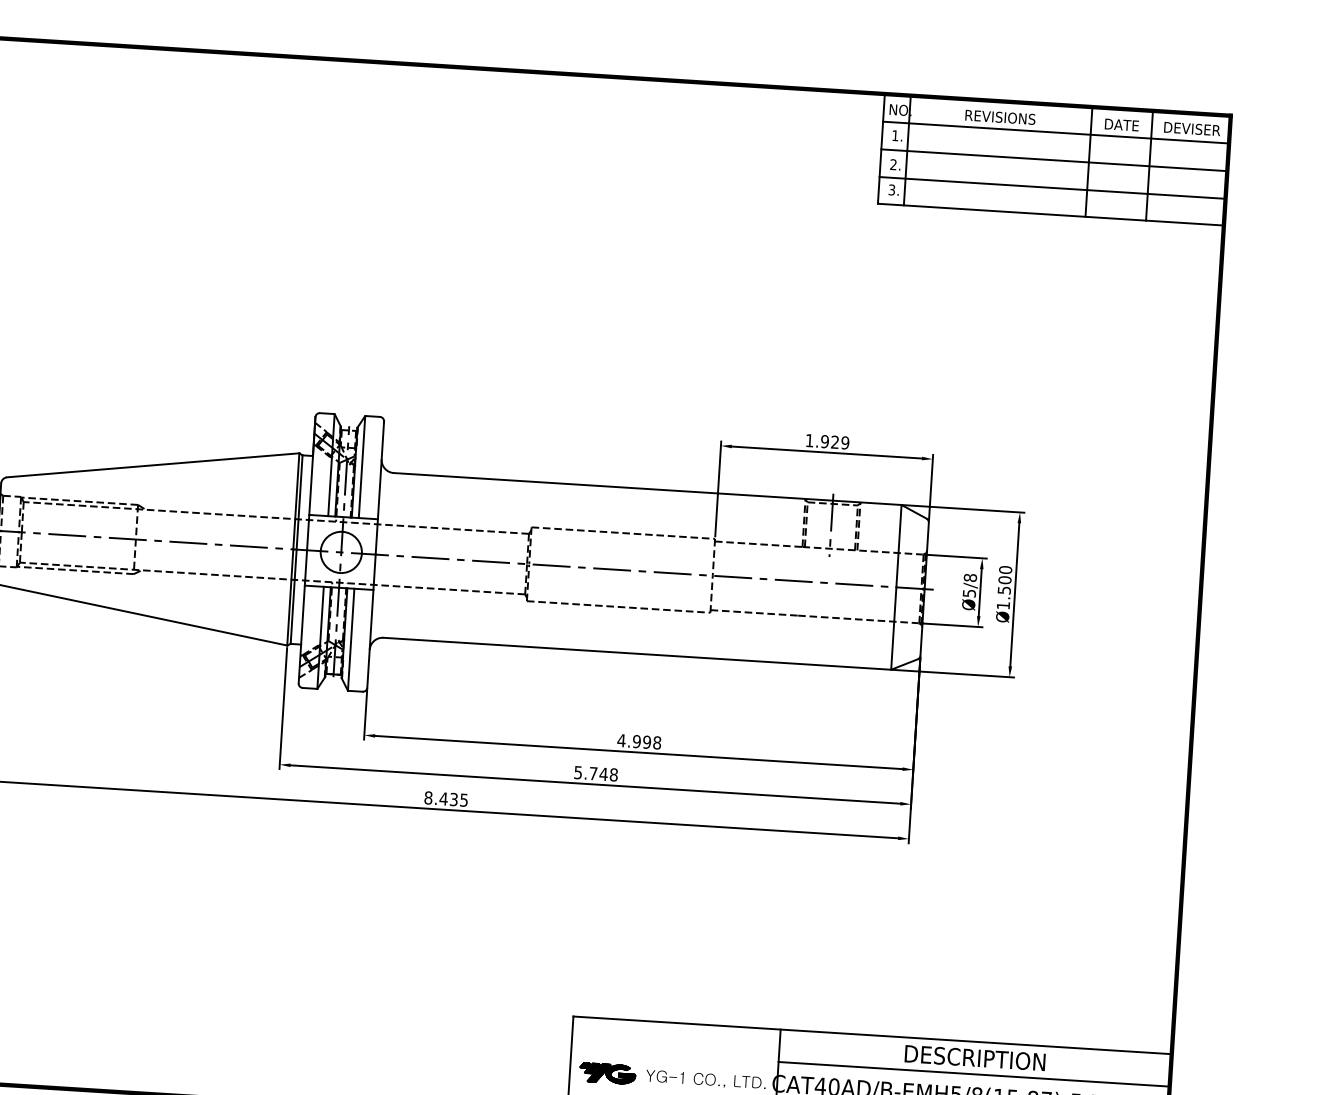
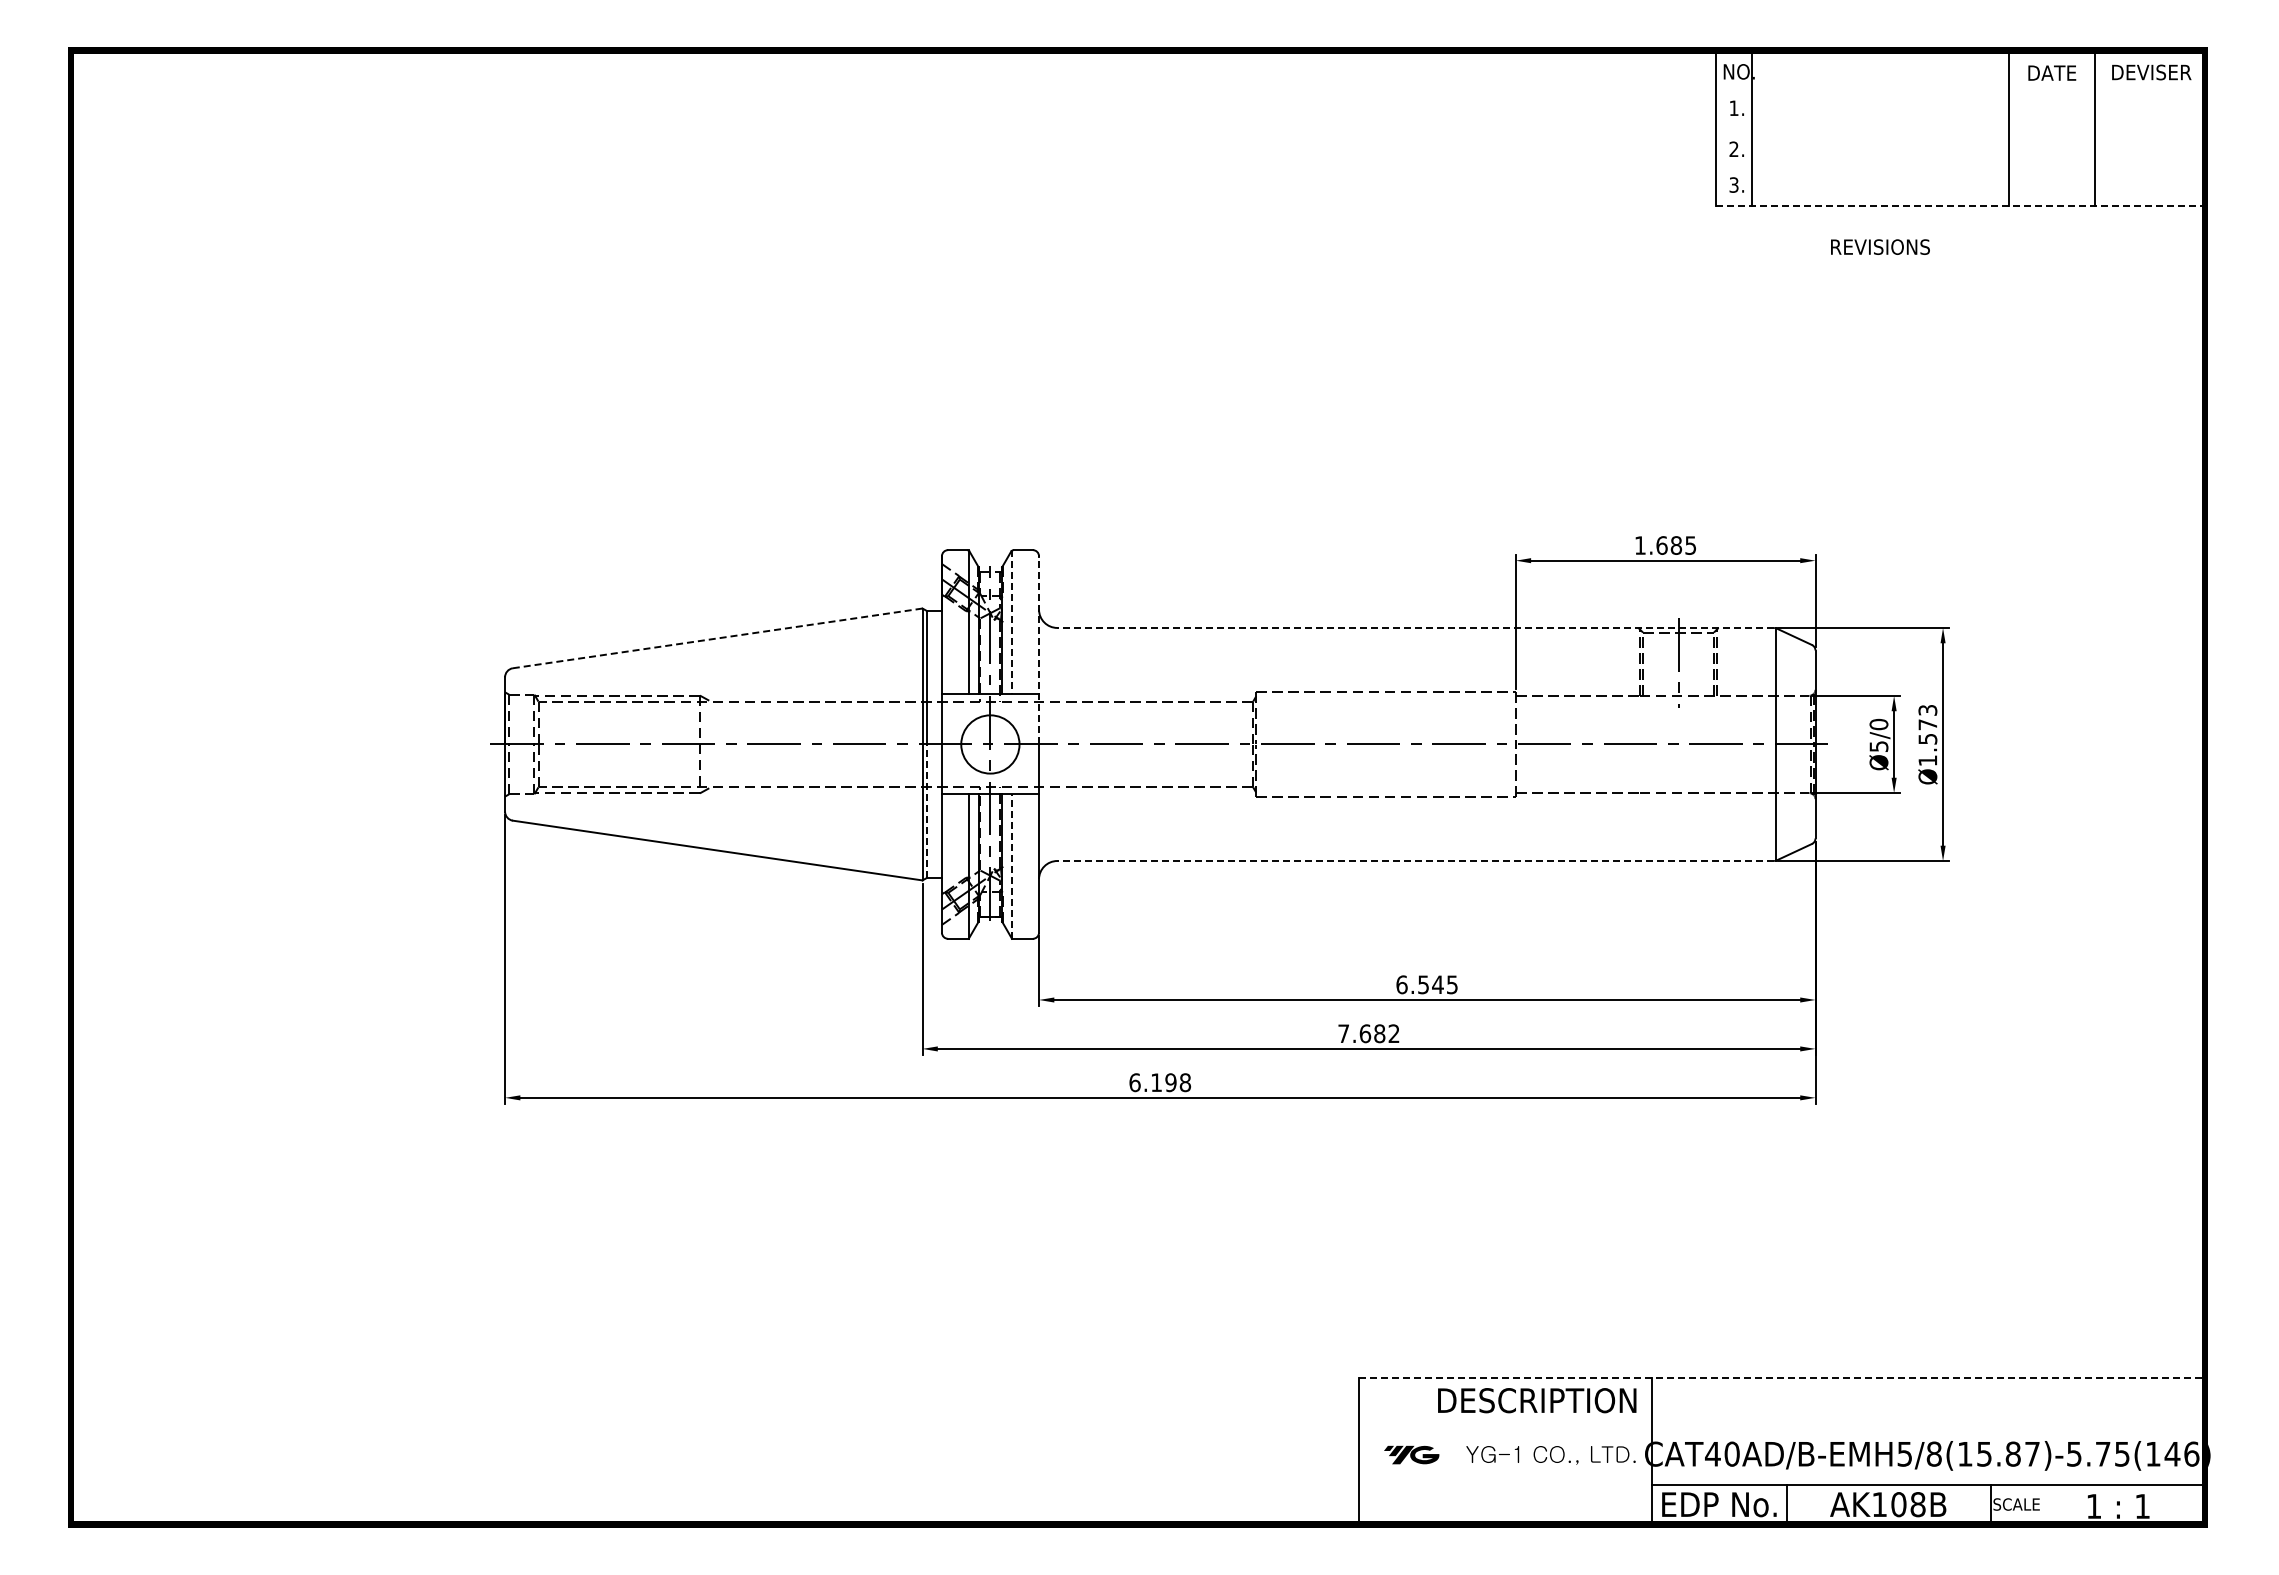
text: (1000, 116) -> (1880, 246), moved
line: (1055, 132) -> (1959, 89), removed
line: (1053, 160) -> (1959, 128), removed
line: (1052, 187) -> (1959, 167), removed
line: (1051, 214) -> (1960, 205), solid -> dashed
text: (835, 442) -> (1676, 545), 1.929 -> 1.685
line: (153, 465) -> (717, 638), solid -> dashed
line: (362, 467) -> (1012, 622), solid -> dashed
line: (380, 487) -> (1039, 649), solid -> dashed
line: (647, 488) -> (1415, 627), solid -> dashed
text: (1005, 575) -> (1927, 717), Ø1.500 -> Ø1.573
text: (970, 577) -> (1878, 724), Ø5/8 -> Ø5/0
line: (293, 597) -> (927, 811), solid -> dashed
line: (351, 639) -> (1012, 866), solid -> dashed
line: (636, 654) -> (1415, 861), solid -> dashed
text: (639, 741) -> (1427, 984), 4.998 -> 6.545
text: (595, 773) -> (1368, 1033), 5.748 -> 7.682
text: (446, 798) -> (1160, 1082), 8.435 -> 6.198
line: (873, 1035) -> (1782, 1377), solid -> dashed
text: (975, 1057) -> (1537, 1400), moved
part: (607, 1073) -> (1411, 1454), size x0.7
line: (973, 1074) -> (1927, 1423), removed

